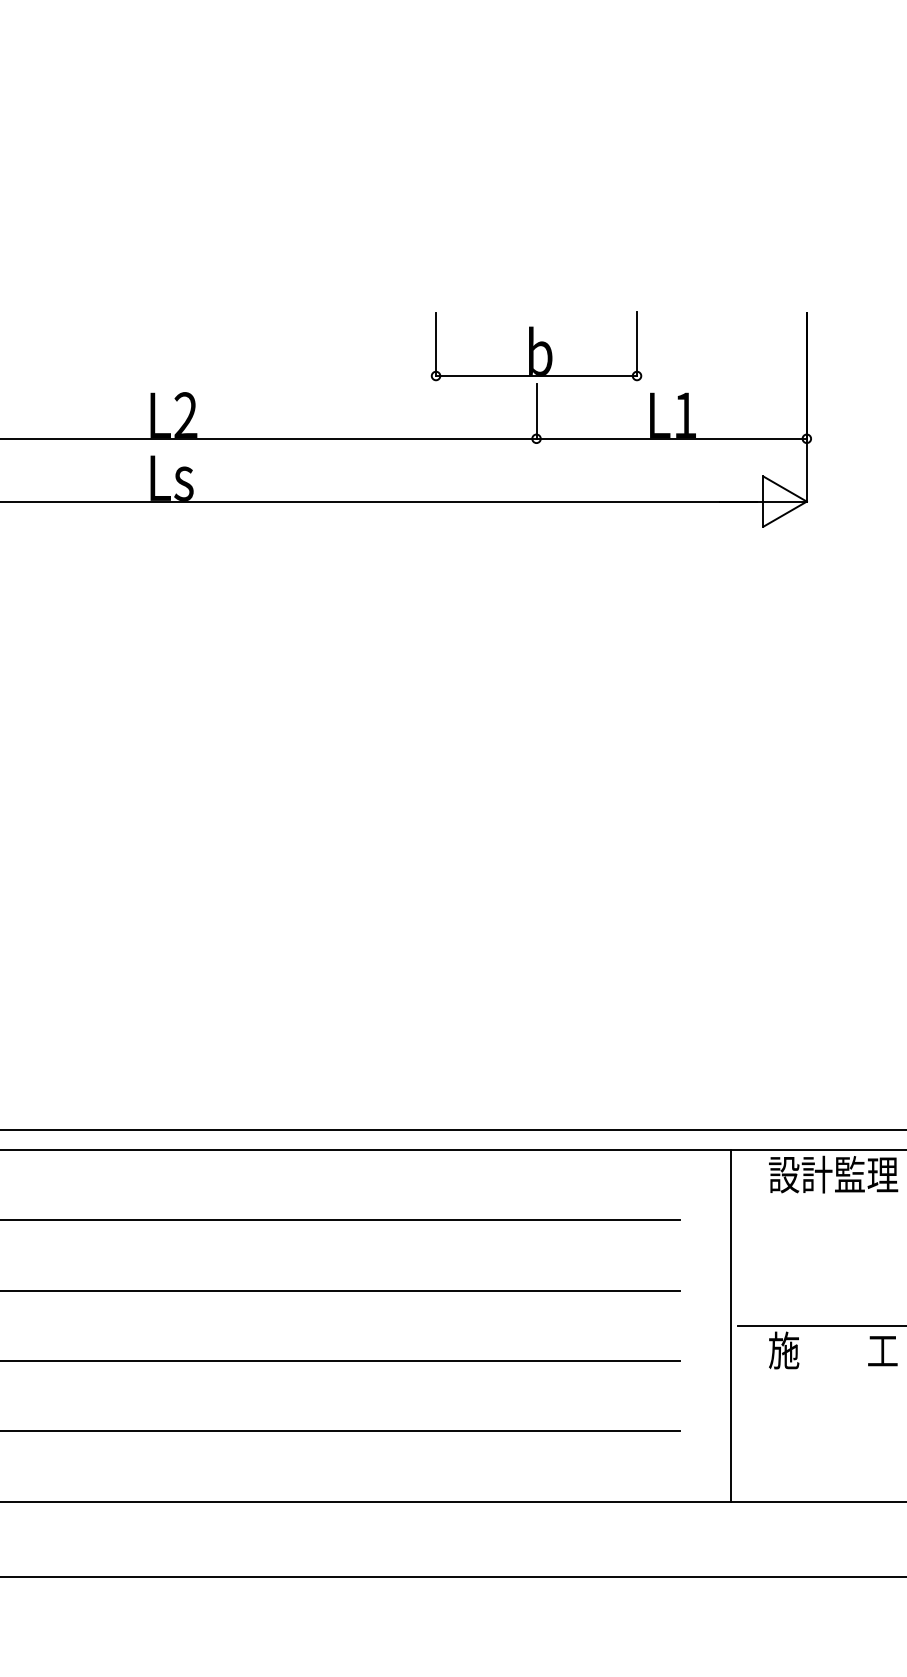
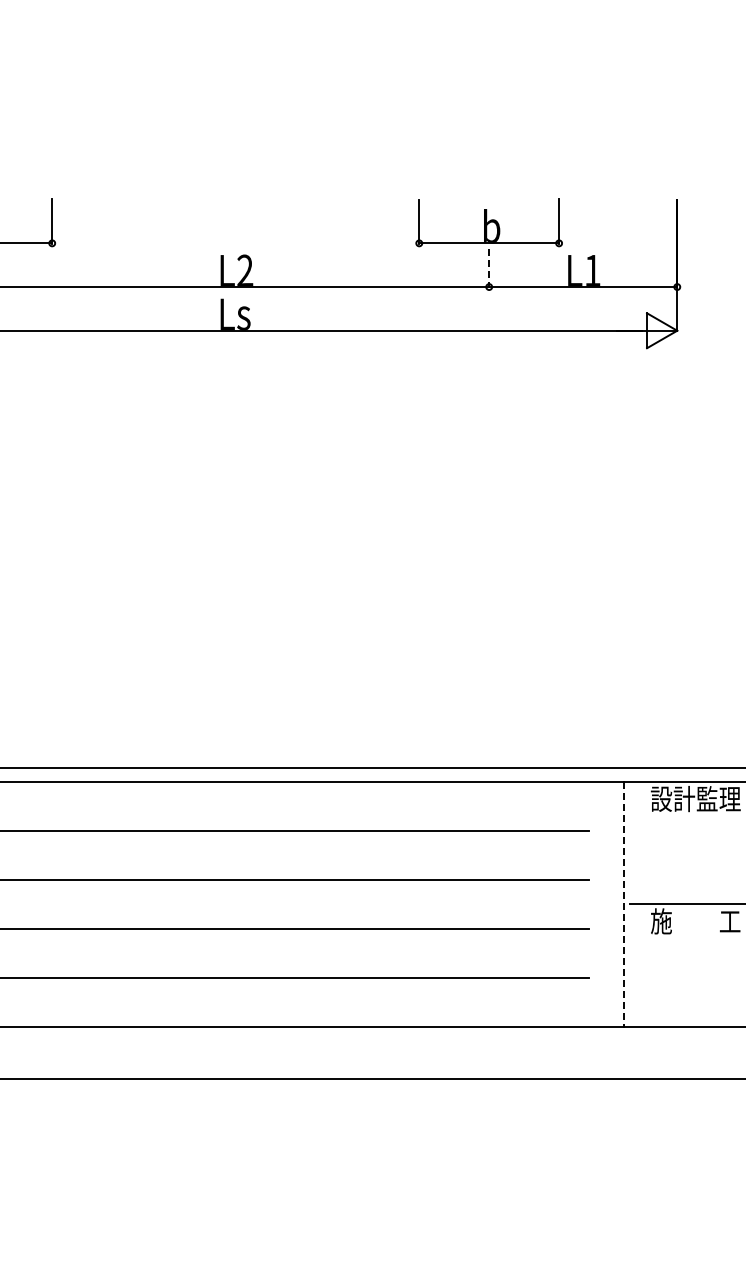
line: (536, 412) -> (489, 268), solid -> dashed
line: (730, 1326) -> (624, 904), solid -> dashed

